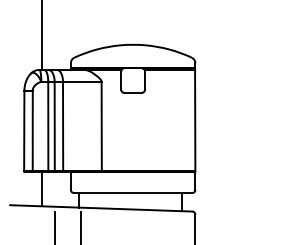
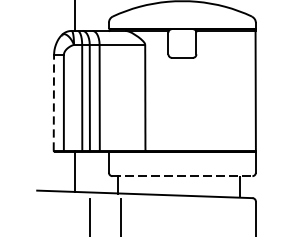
line: (24, 130) -> (54, 102), solid -> dashed
line: (133, 192) -> (182, 175), solid -> dashed

